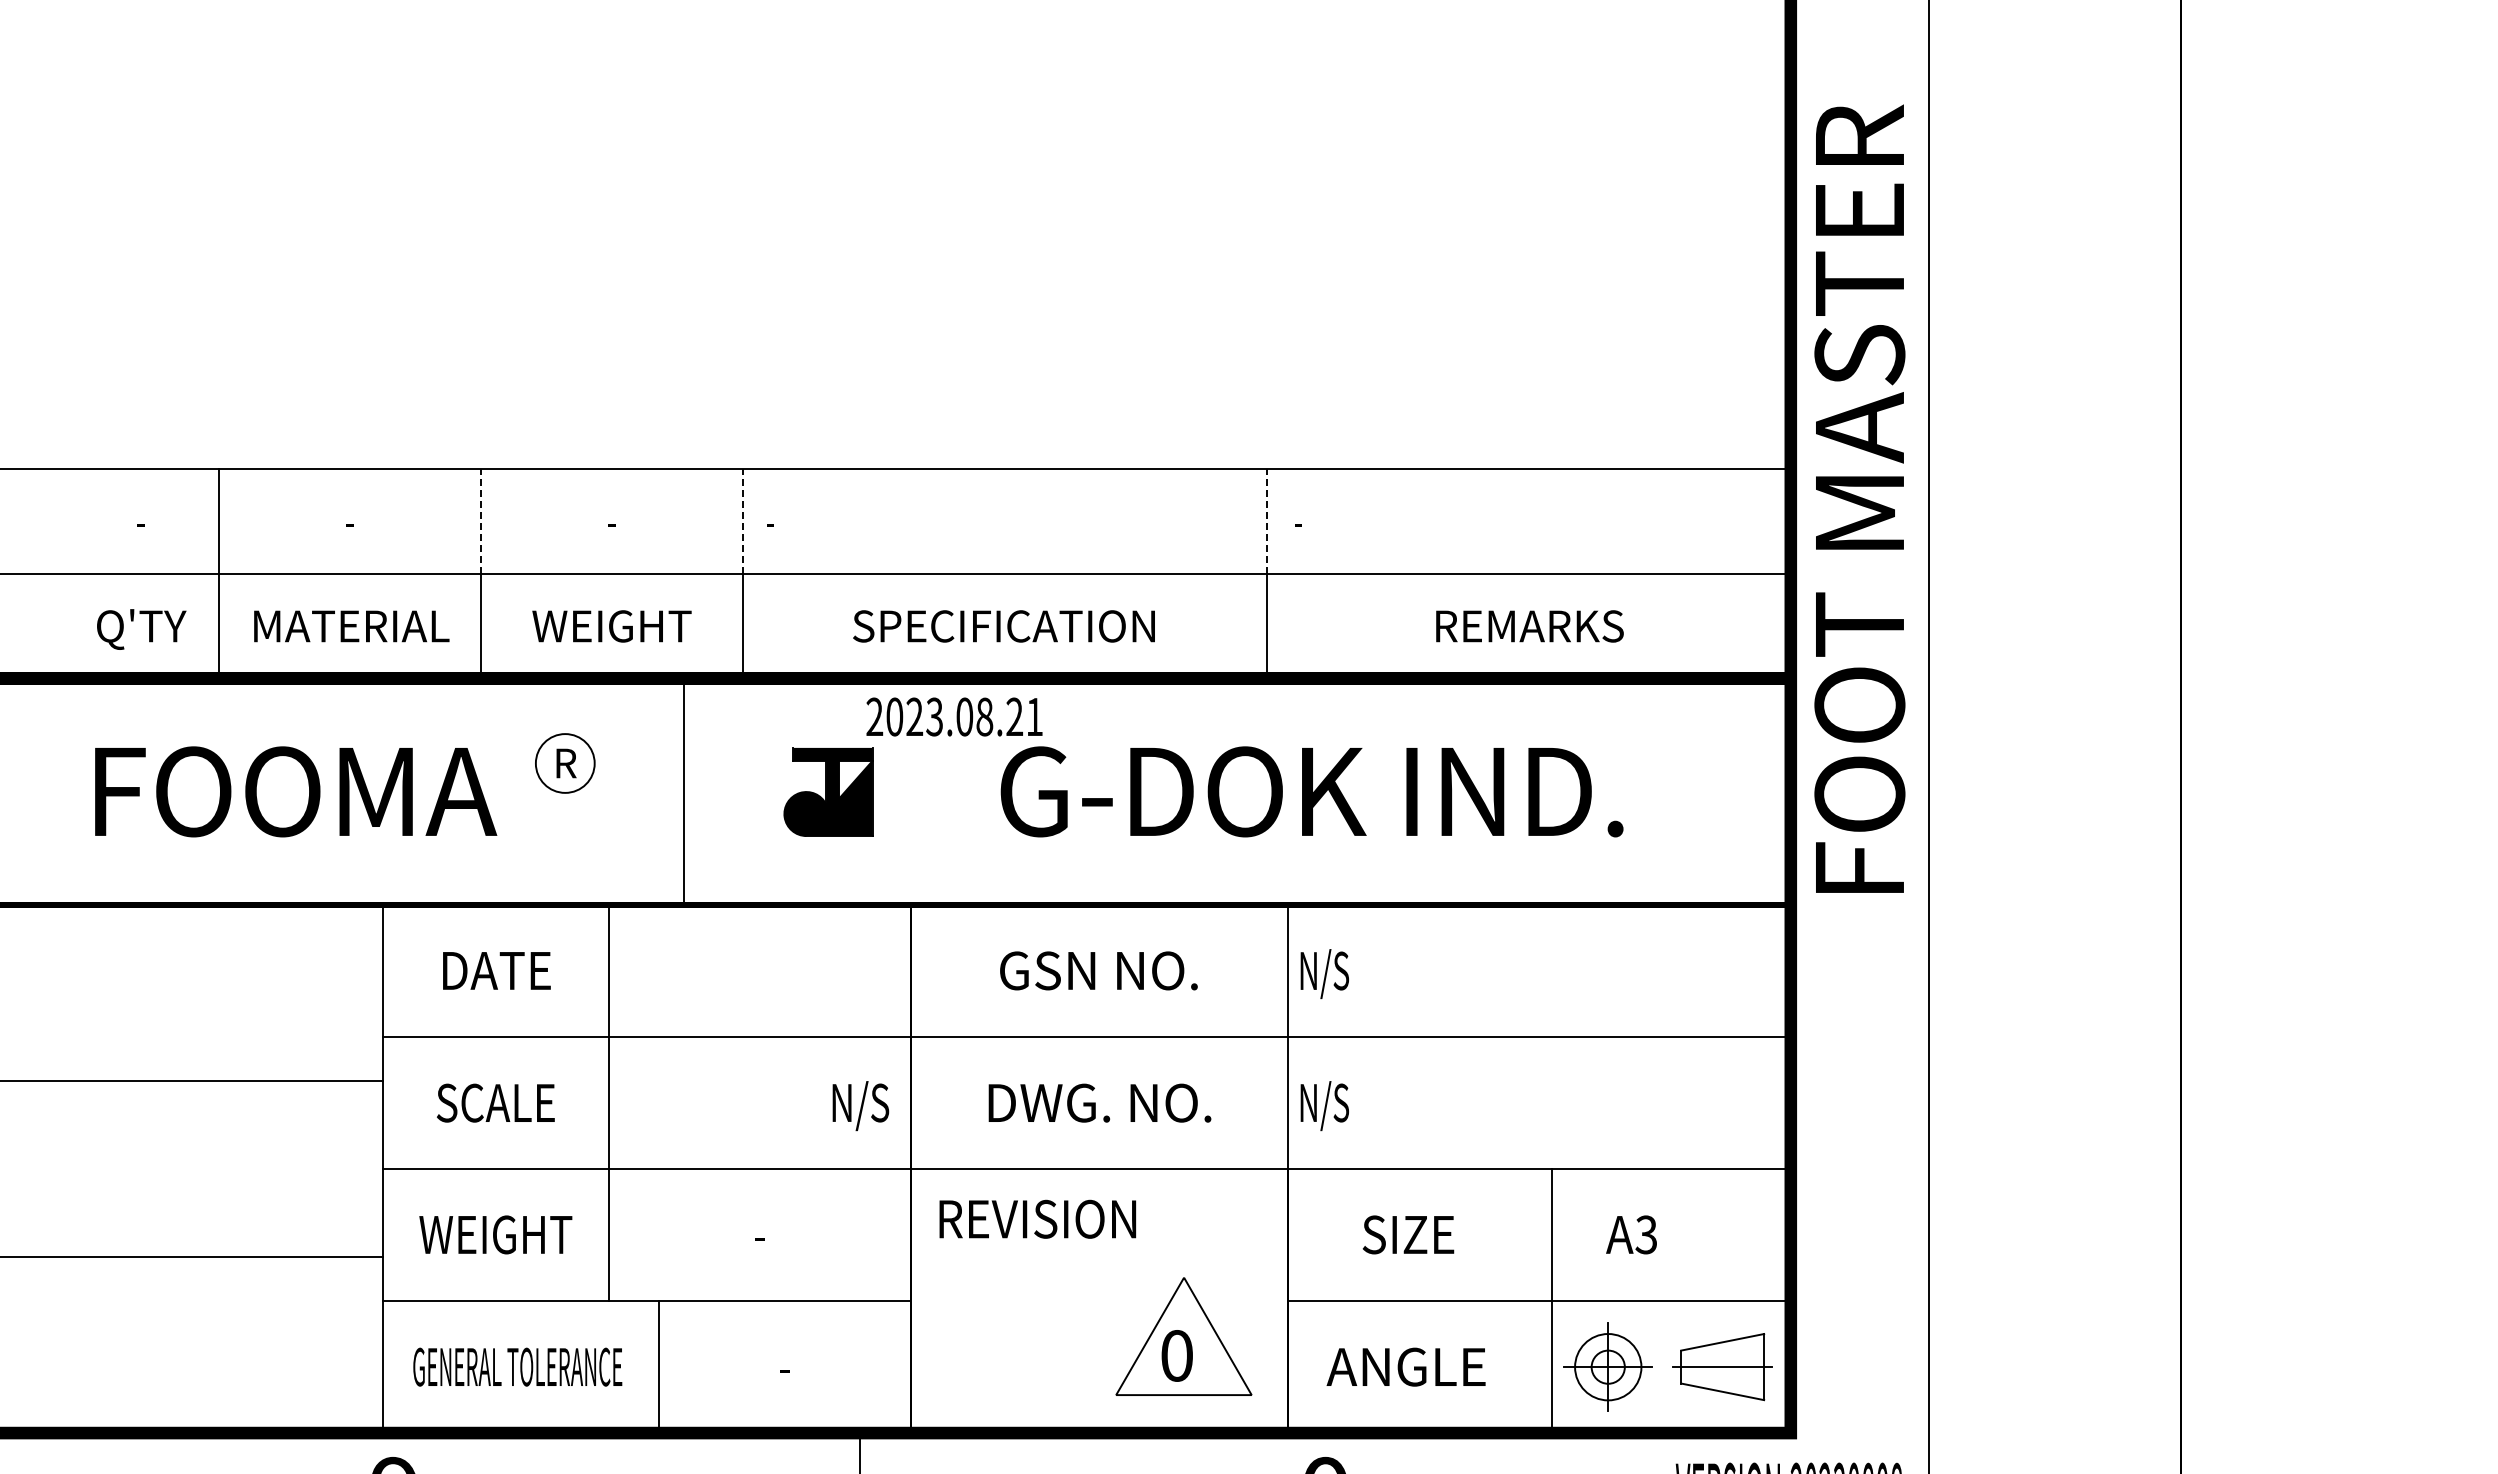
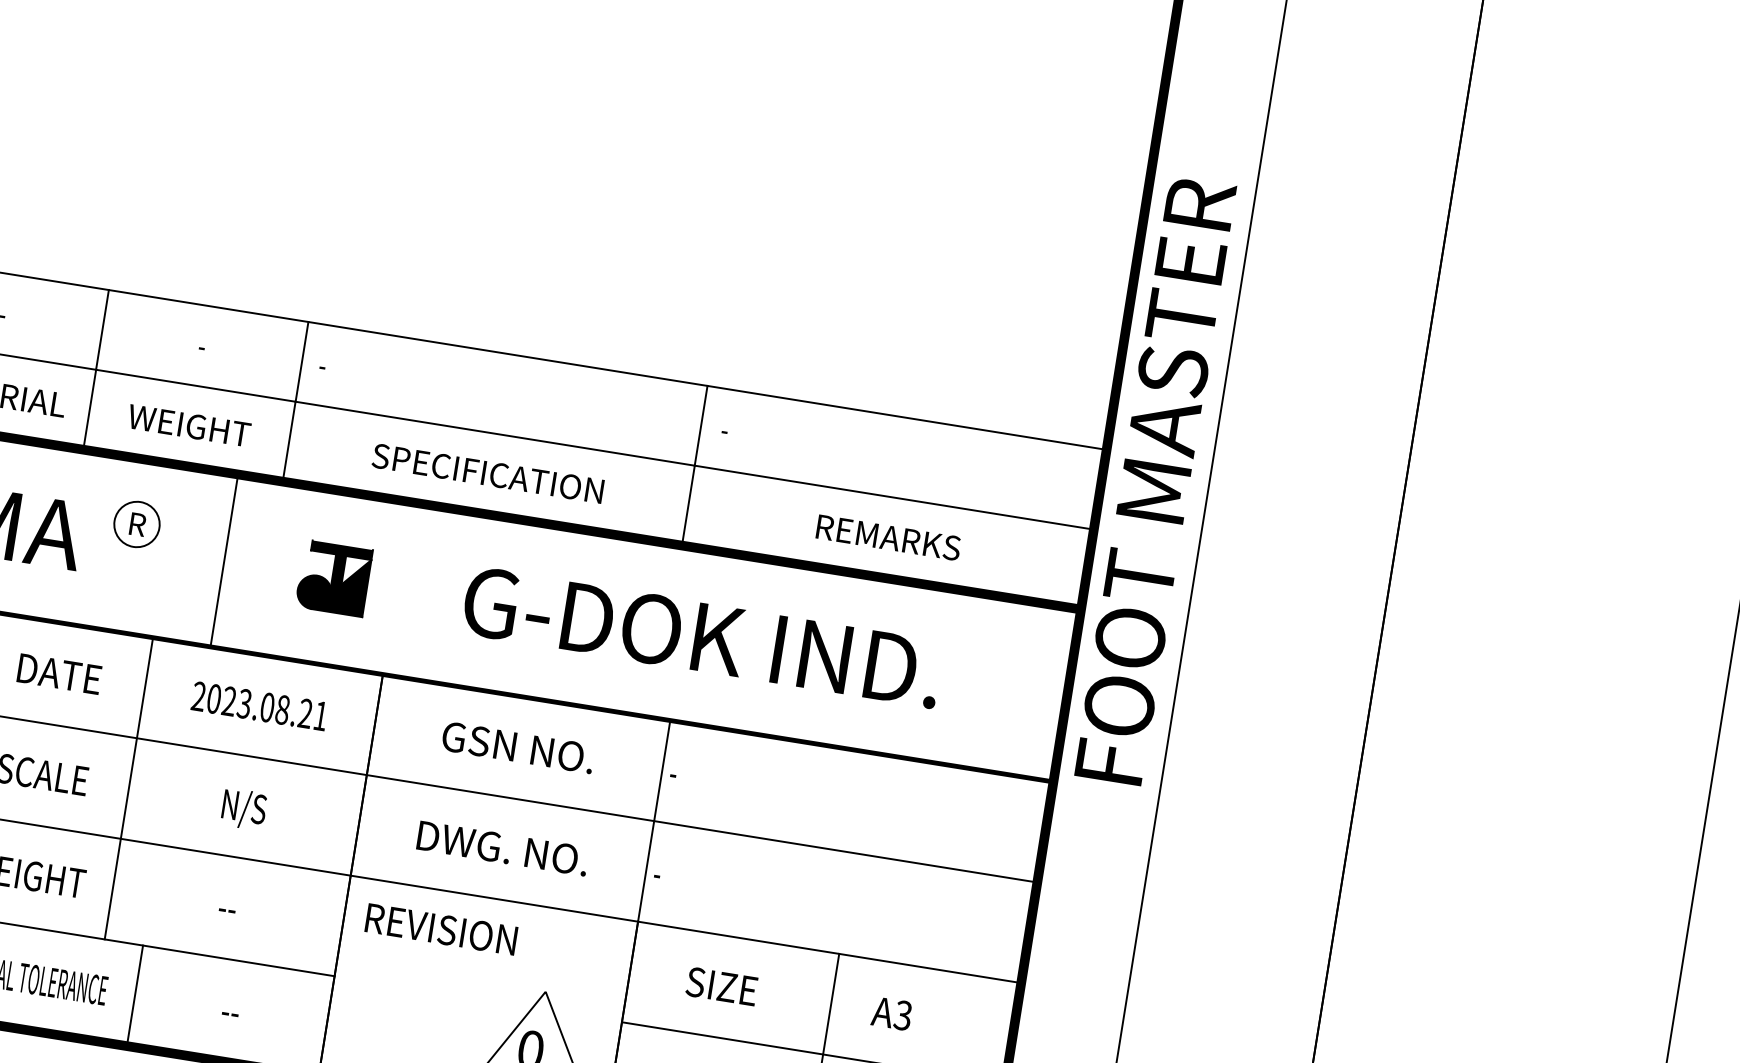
line: (481, 521) -> (102, 329), dashed -> solid
line: (743, 521) -> (302, 361), dashed -> solid
line: (1266, 521) -> (700, 425), dashed -> solid
text: (954, 716) -> (259, 705), moved
text: (1324, 974) -> (689, 777), N/S -> -
text: (860, 1106) -> (243, 809), moved
text: (1324, 1106) -> (673, 878), N/S -> -
text: (759, 1239) -> (226, 910), - -> --
text: (784, 1371) -> (229, 1014), - -> --

